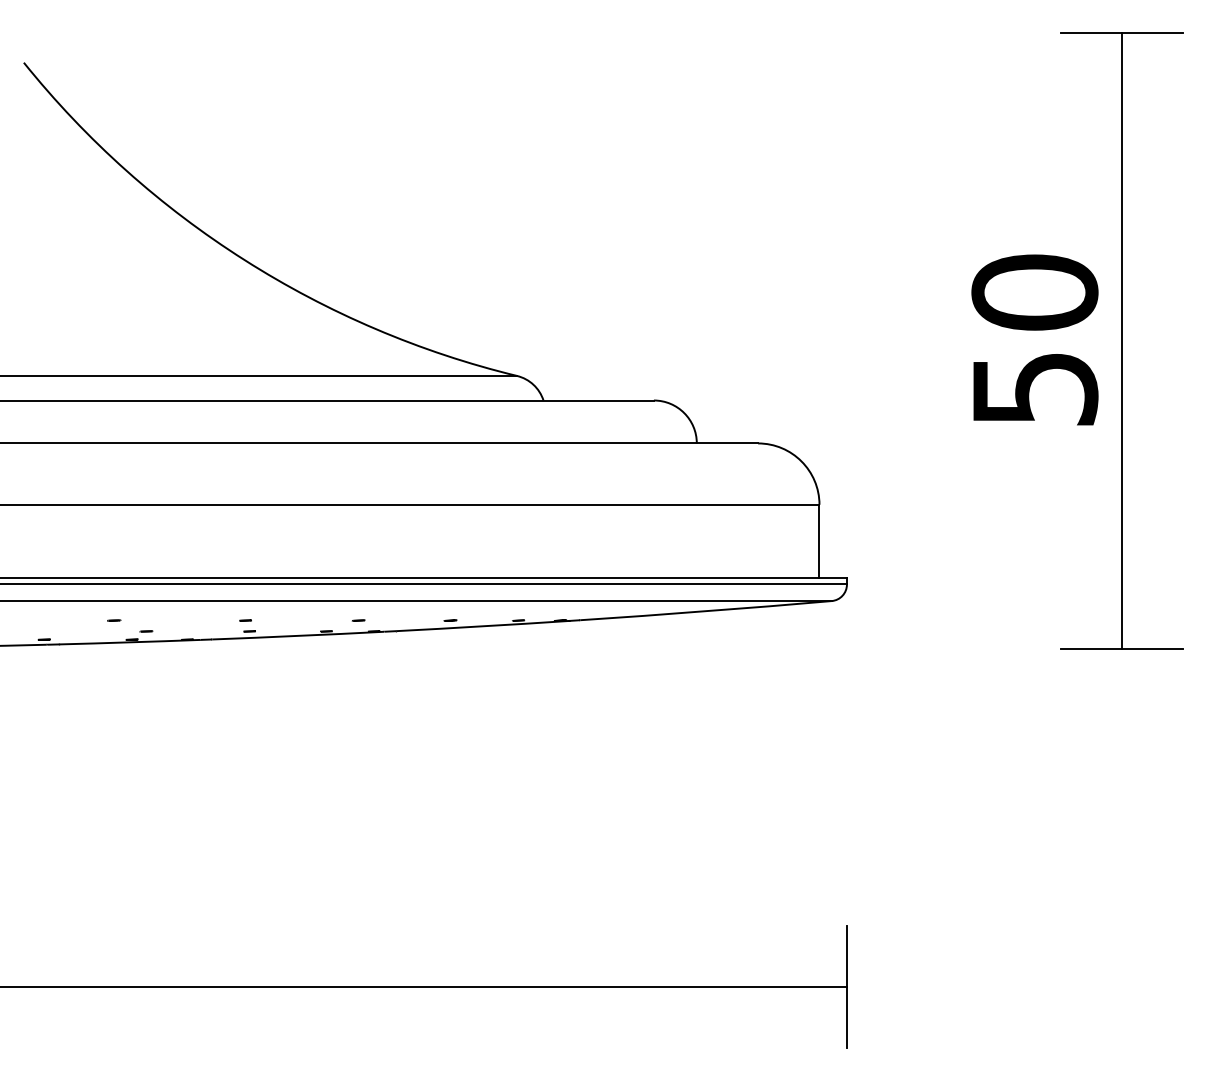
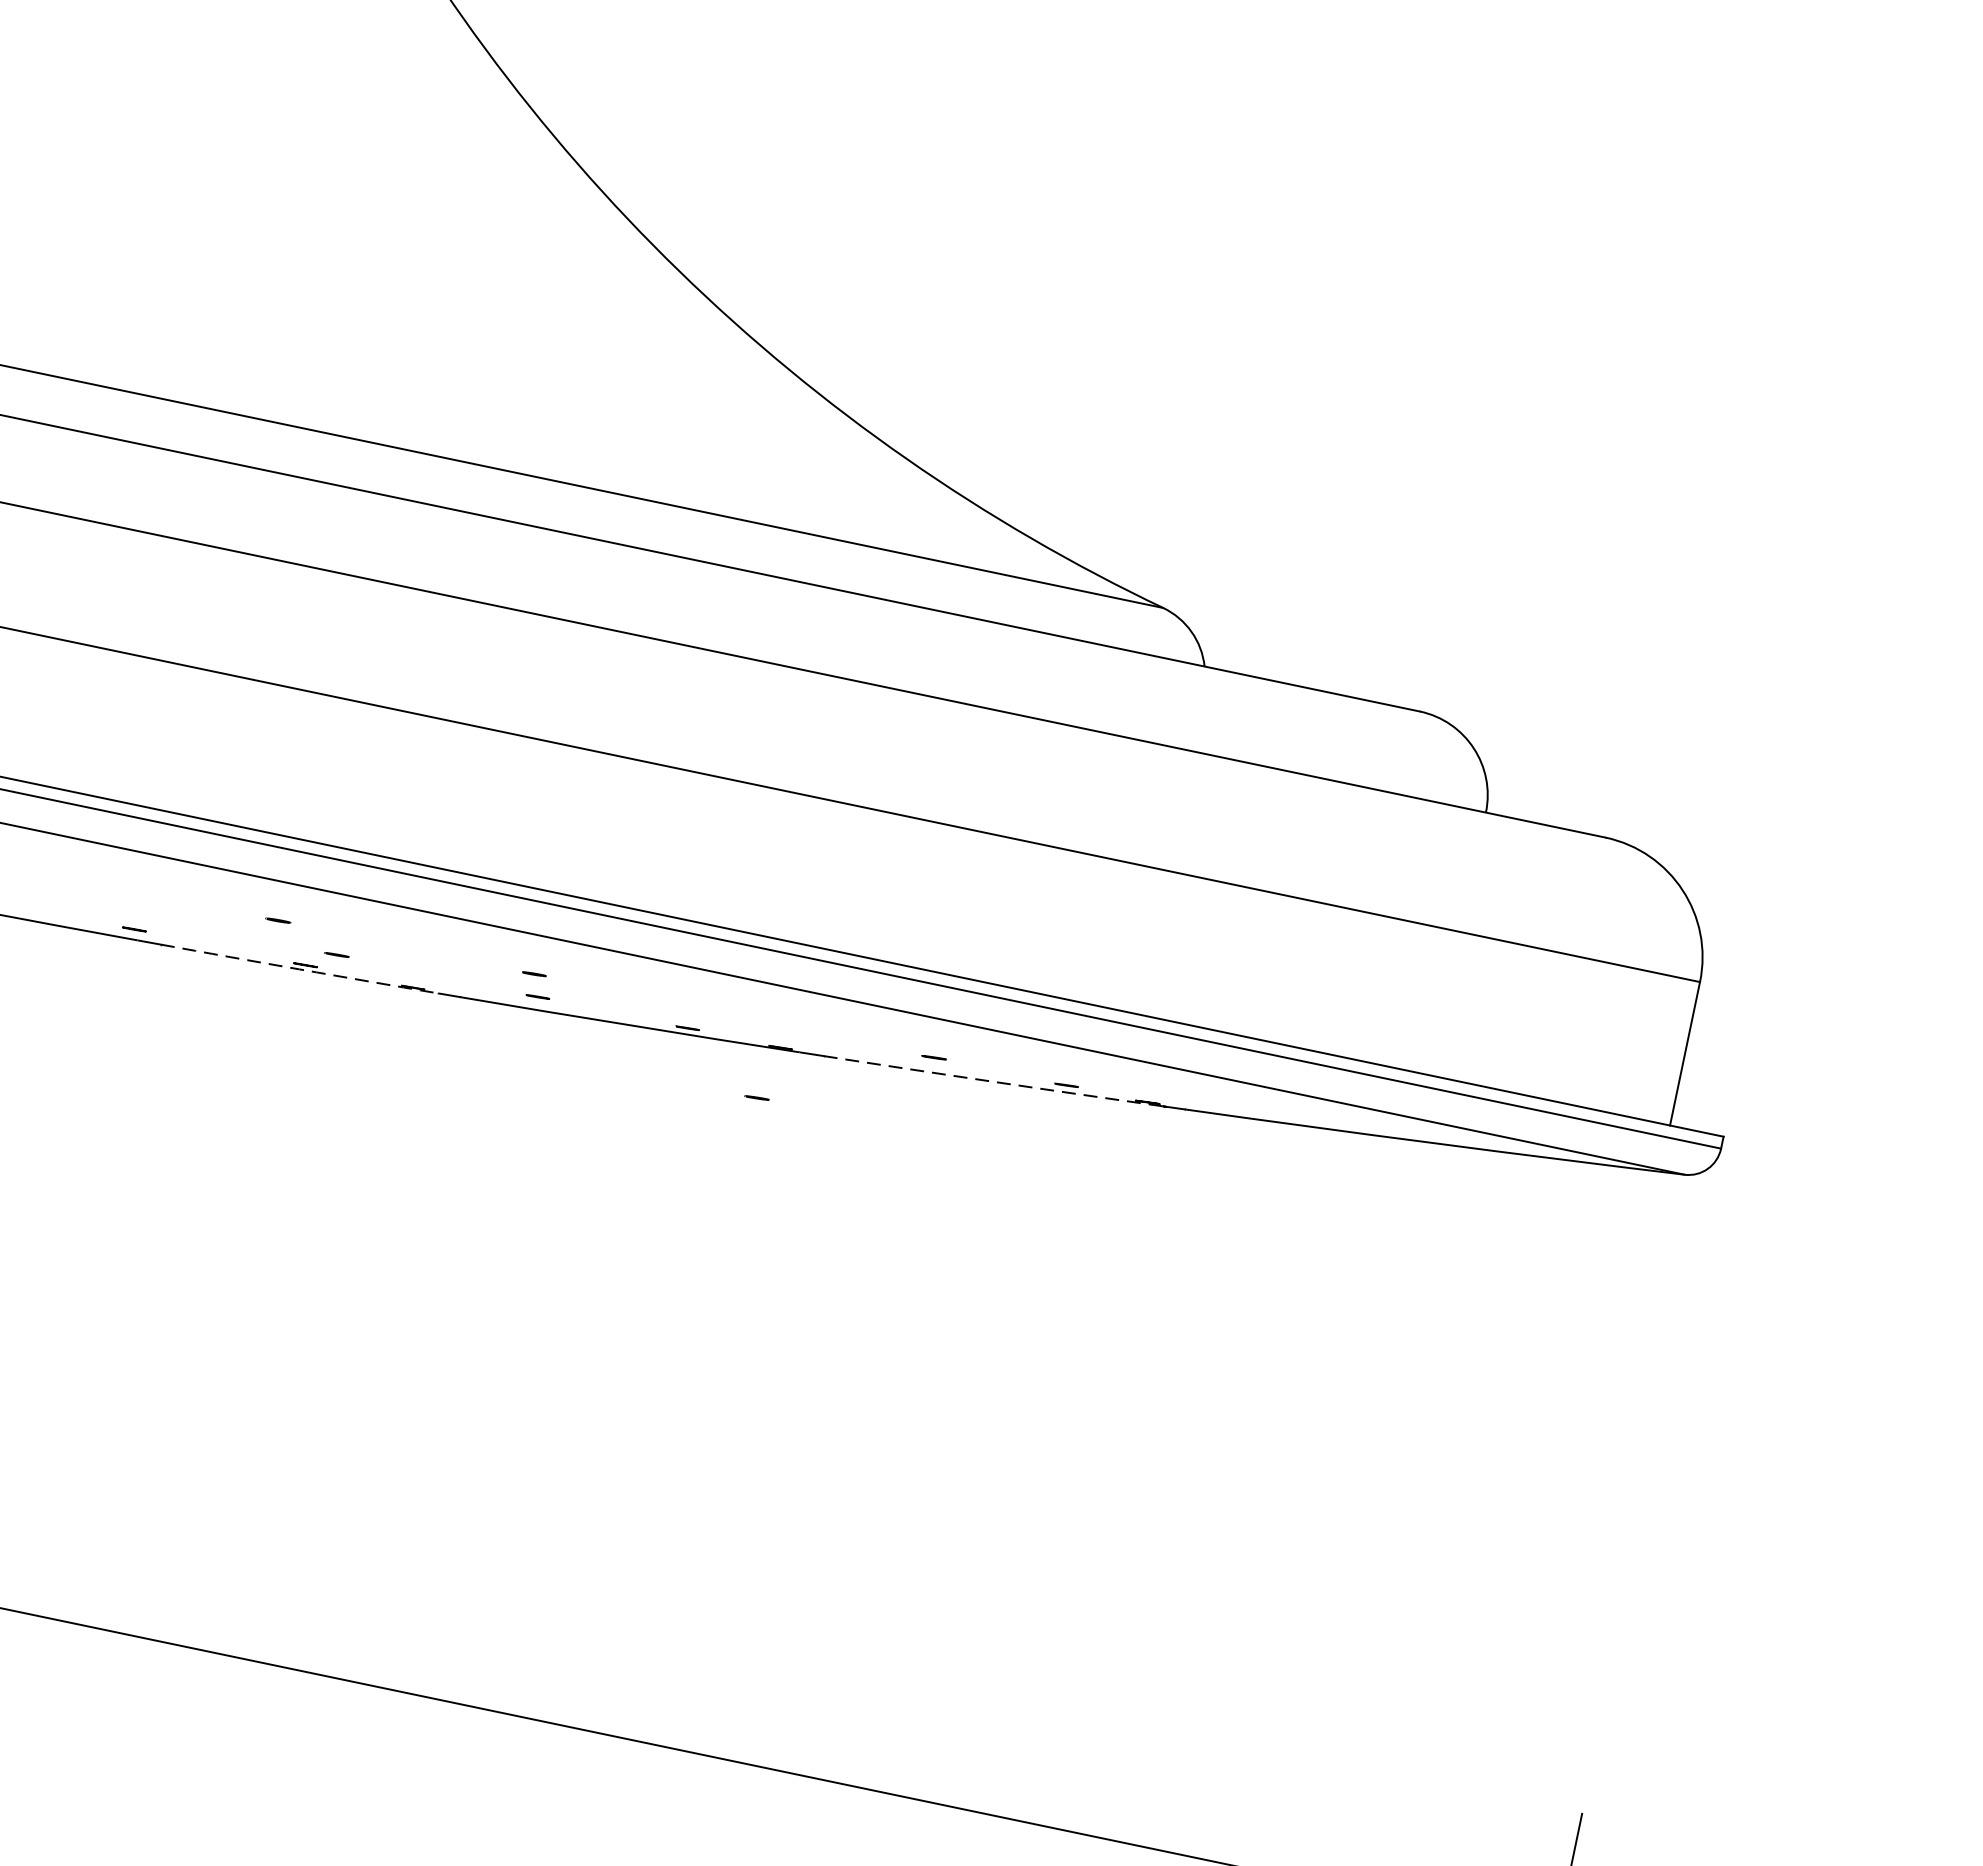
line: (358, 620) -> (756, 1097), moved
arc: (482, 626) -> (993, 1082), solid -> dashed
arc: (129, 642) -> (299, 969), solid -> dashed

